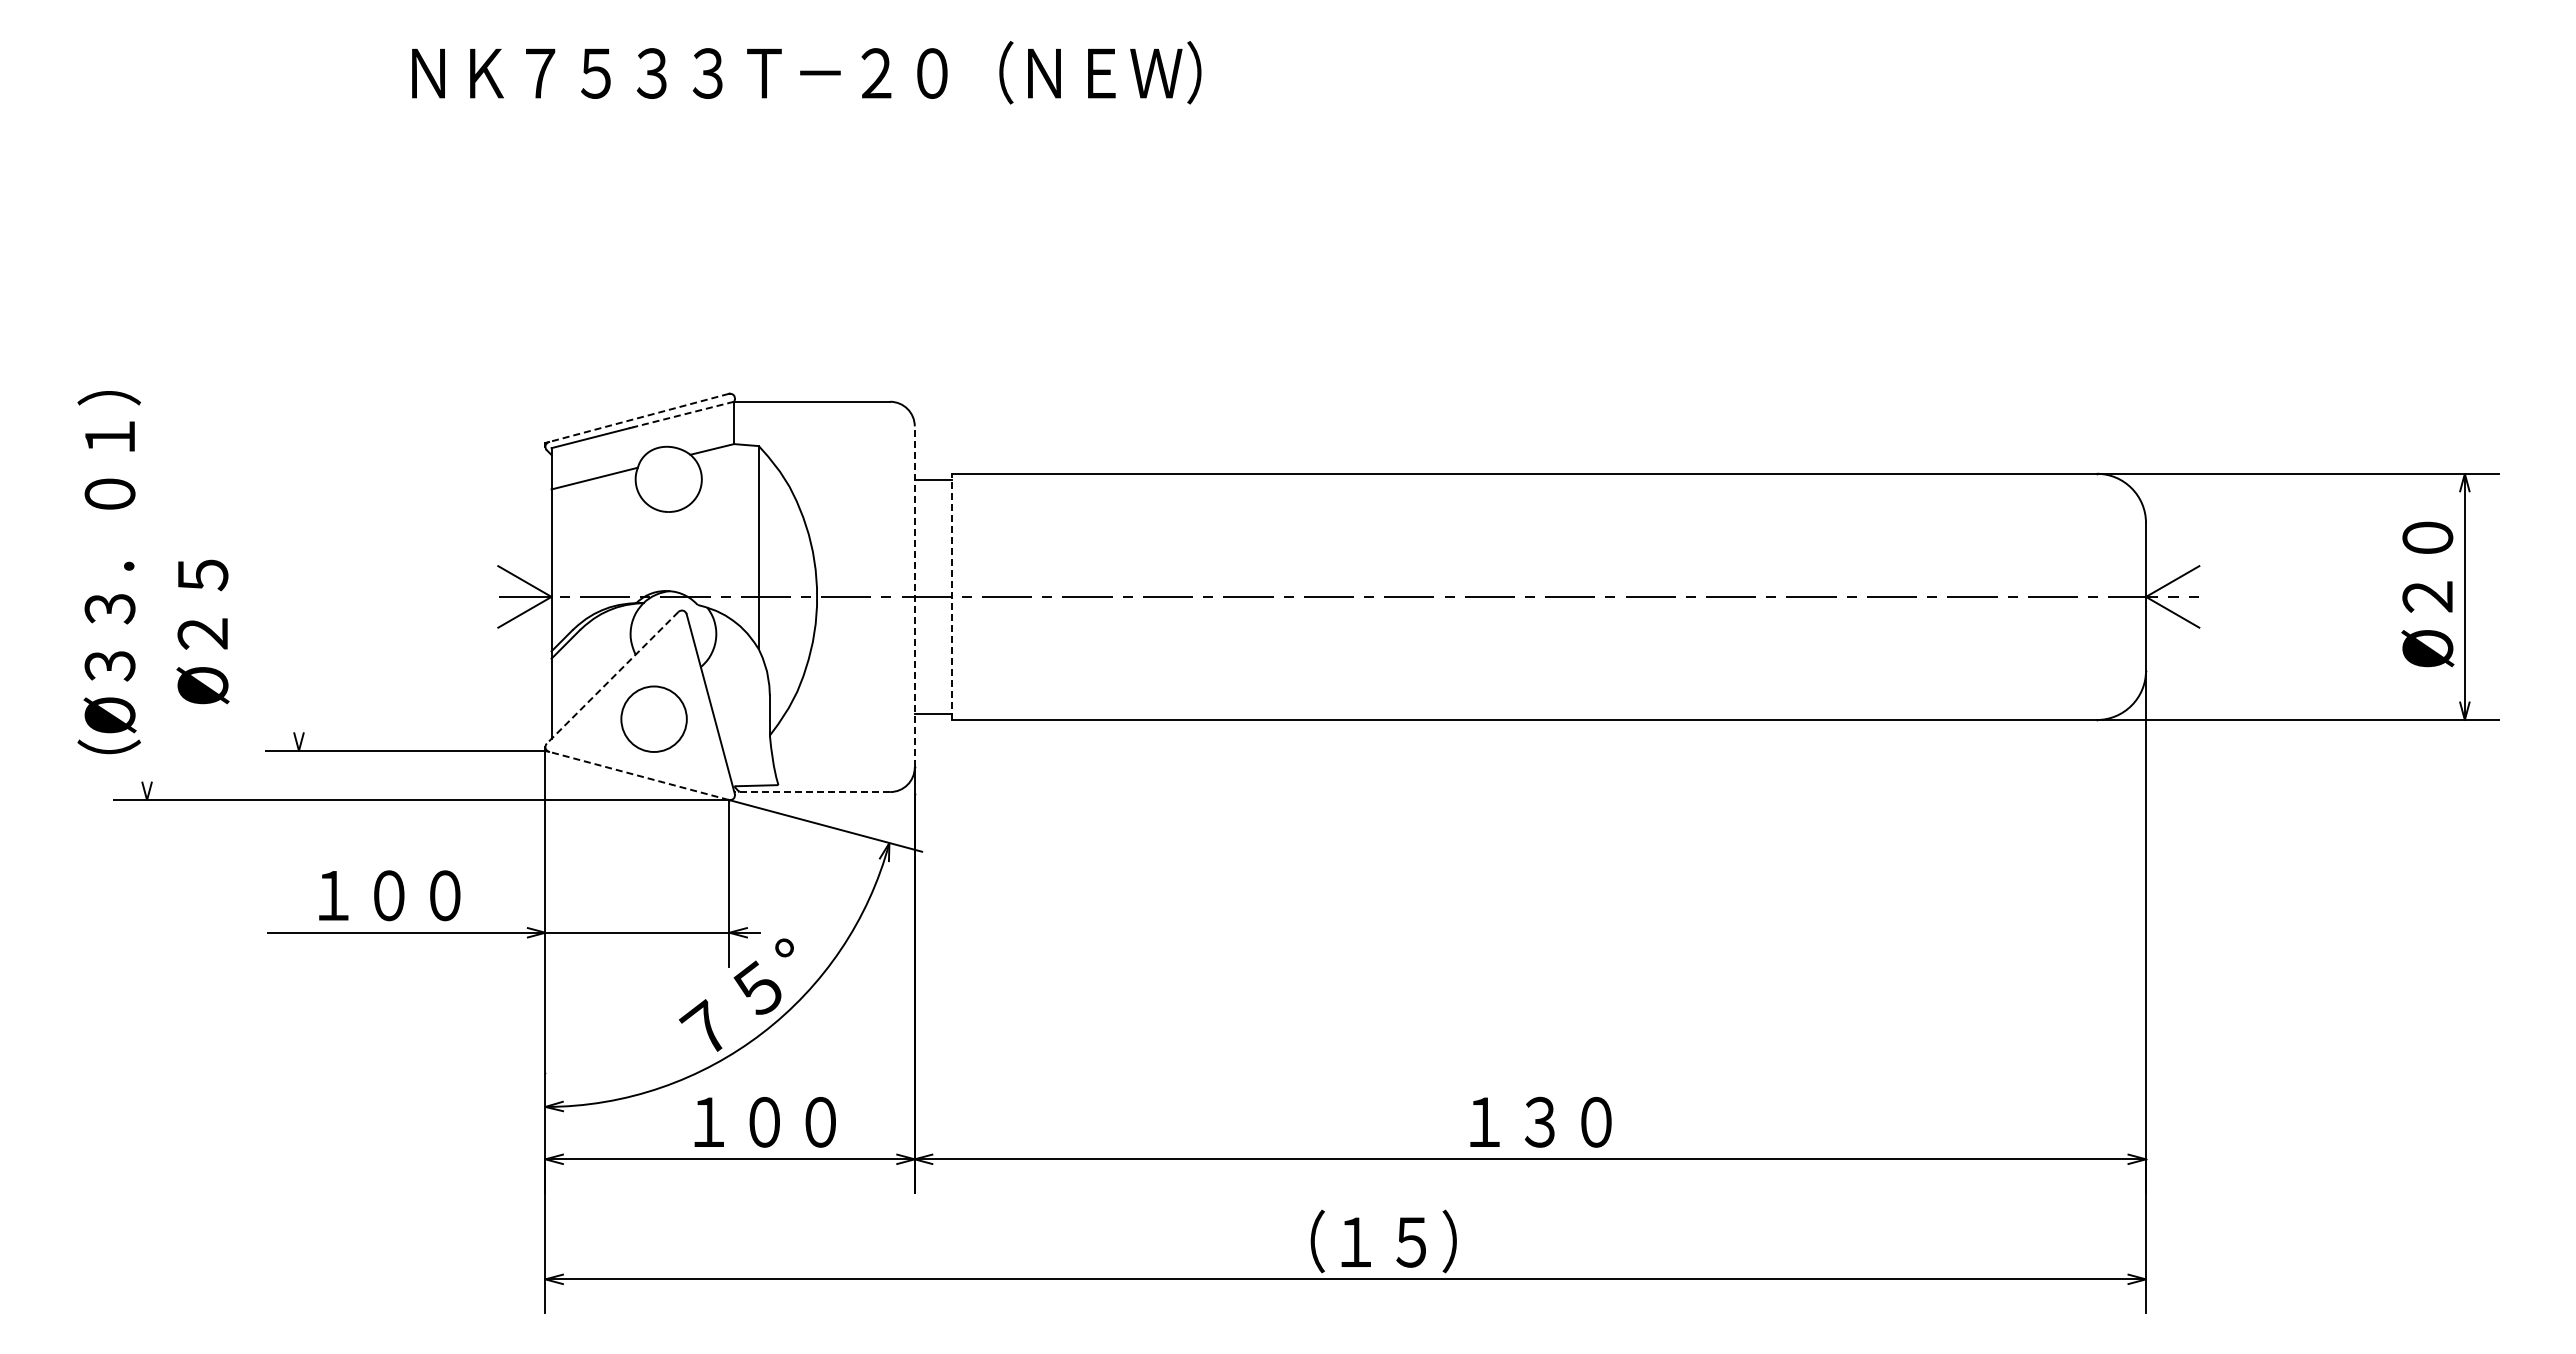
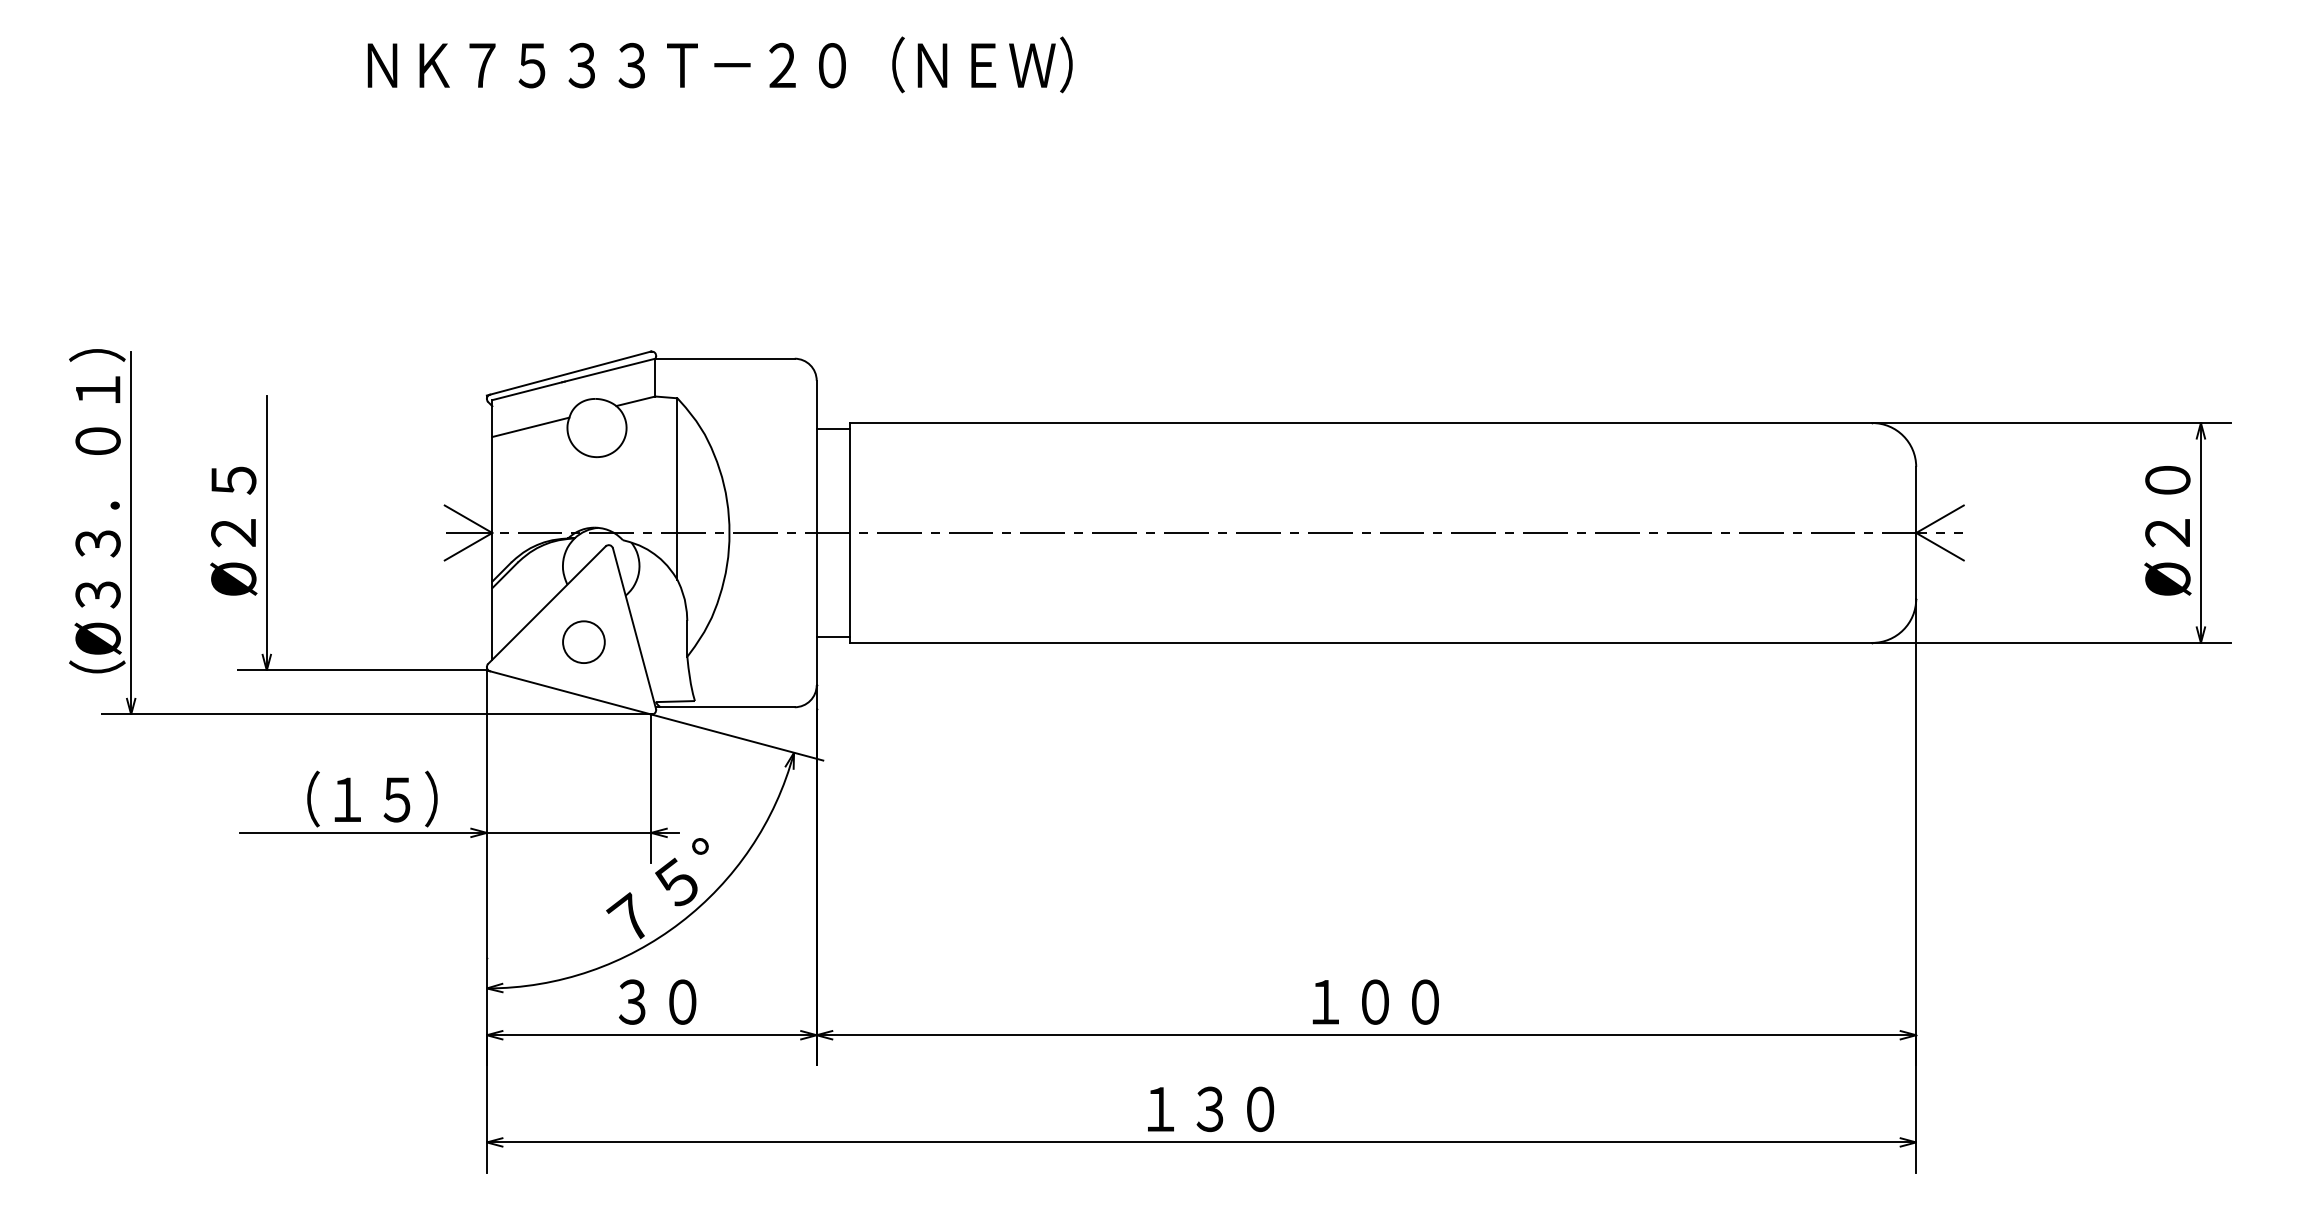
line: (682, 414) -> (609, 370), dashed -> solid
line: (638, 418) -> (569, 373), dashed -> solid
line: (147, 596) -> (131, 532), added
line: (299, 596) -> (267, 532), added
line: (914, 596) -> (816, 532), dashed -> solid
line: (951, 596) -> (849, 532), dashed -> solid
text: (202, 631) -> (233, 530), moved
line: (612, 678) -> (546, 605), dashed -> solid
circle: (653, 718) -> (583, 641), size x0.71
line: (638, 775) -> (569, 692), dashed -> solid
line: (812, 792) -> (725, 707), dashed -> solid
text: (404, 894) -> (361, 798), １００ -> （１５）
text: (764, 1121) -> (682, 1001), １００ -> ３０
text: (1540, 1122) -> (1375, 1002), １３０ -> １００
text: (1370, 1241) -> (1223, 1108), （１５） -> １３０

